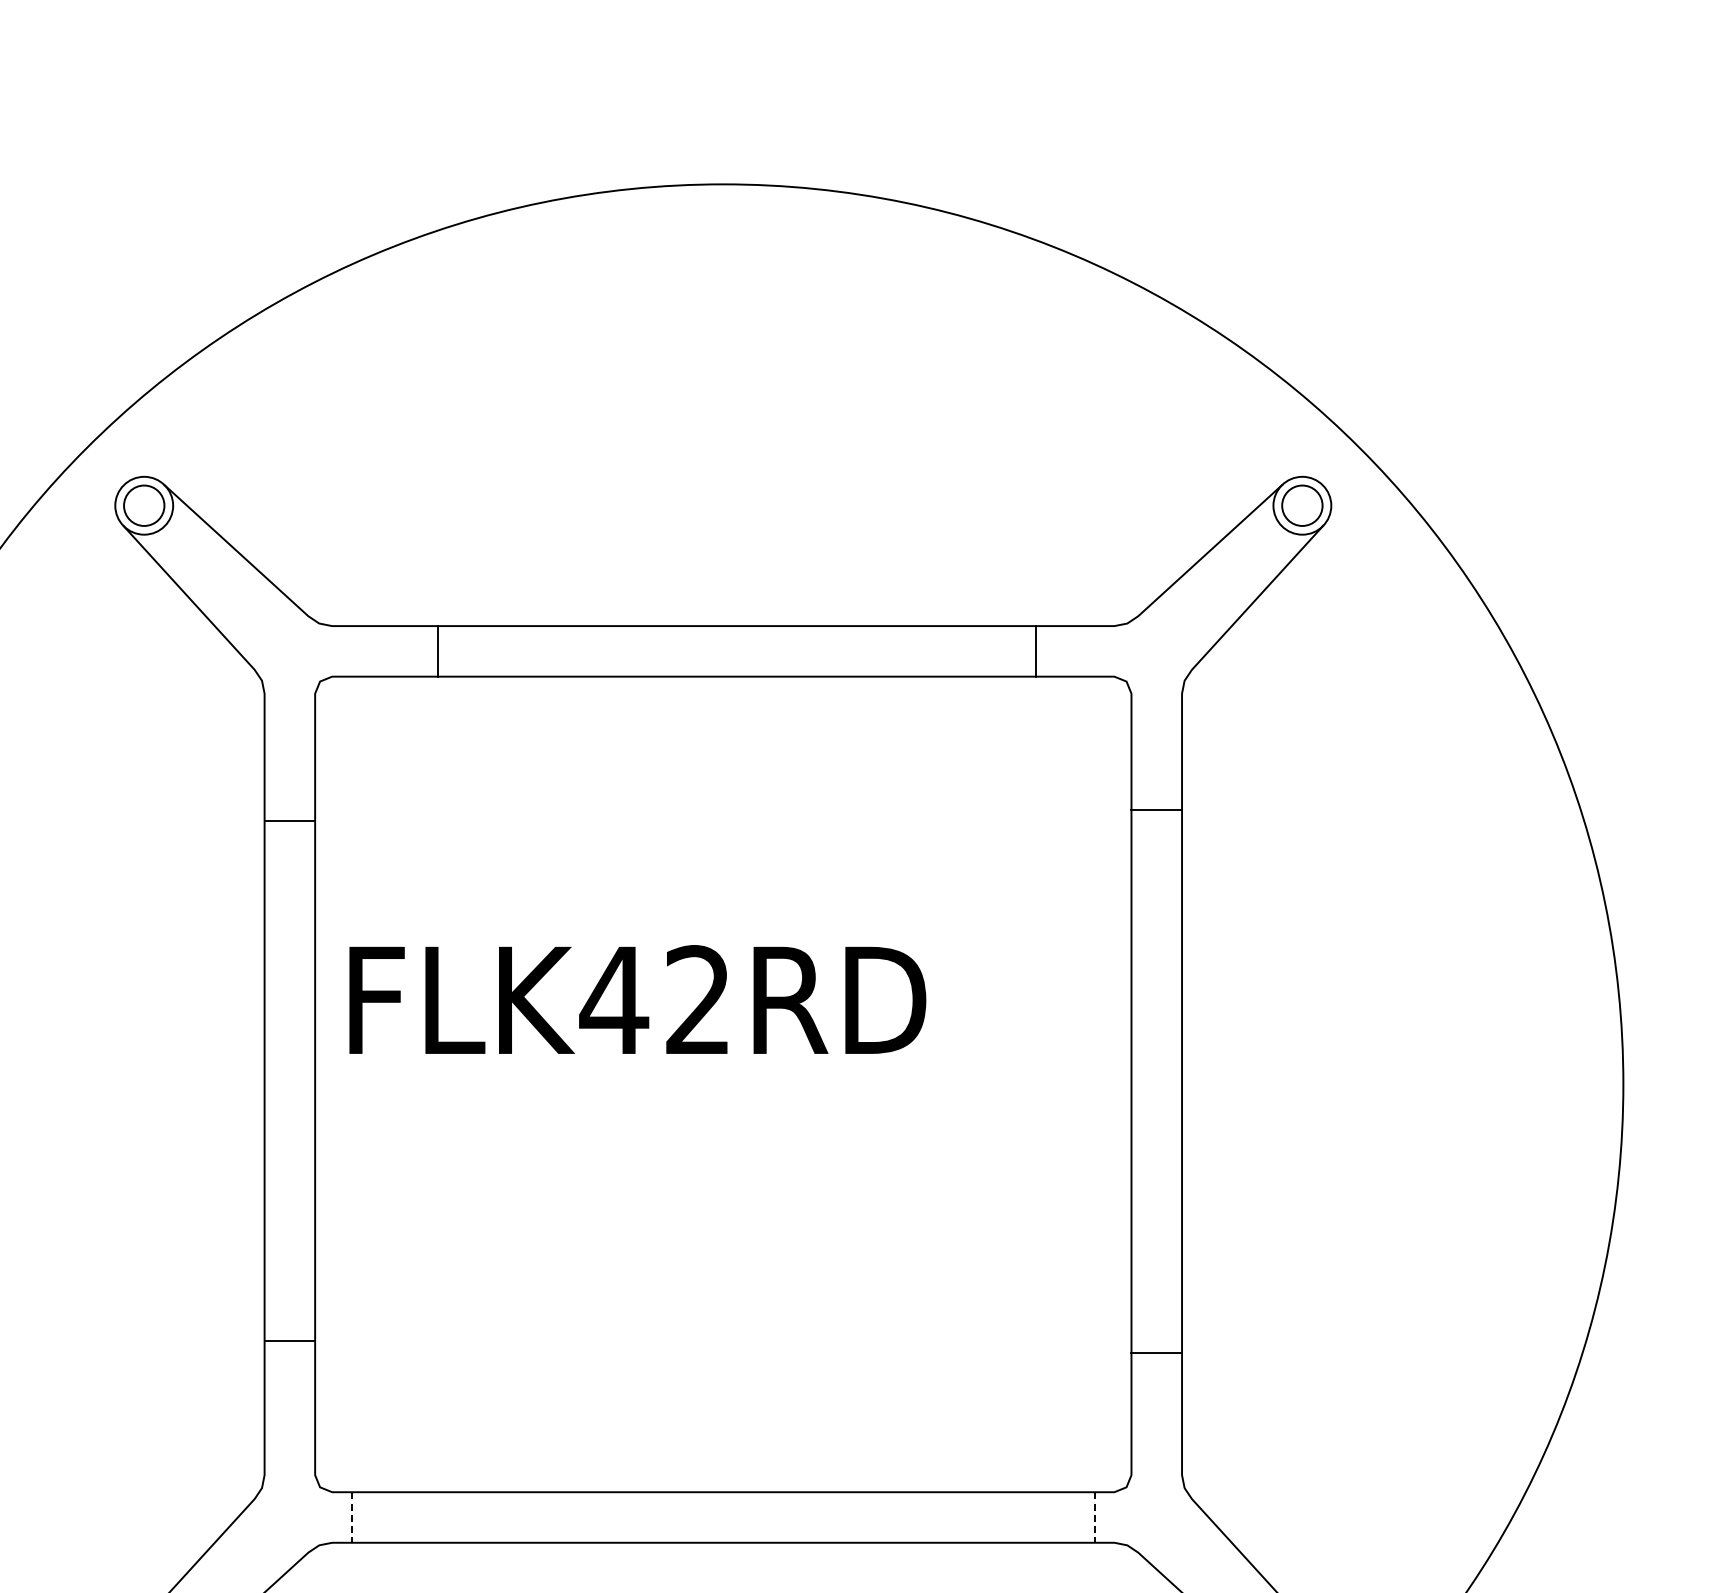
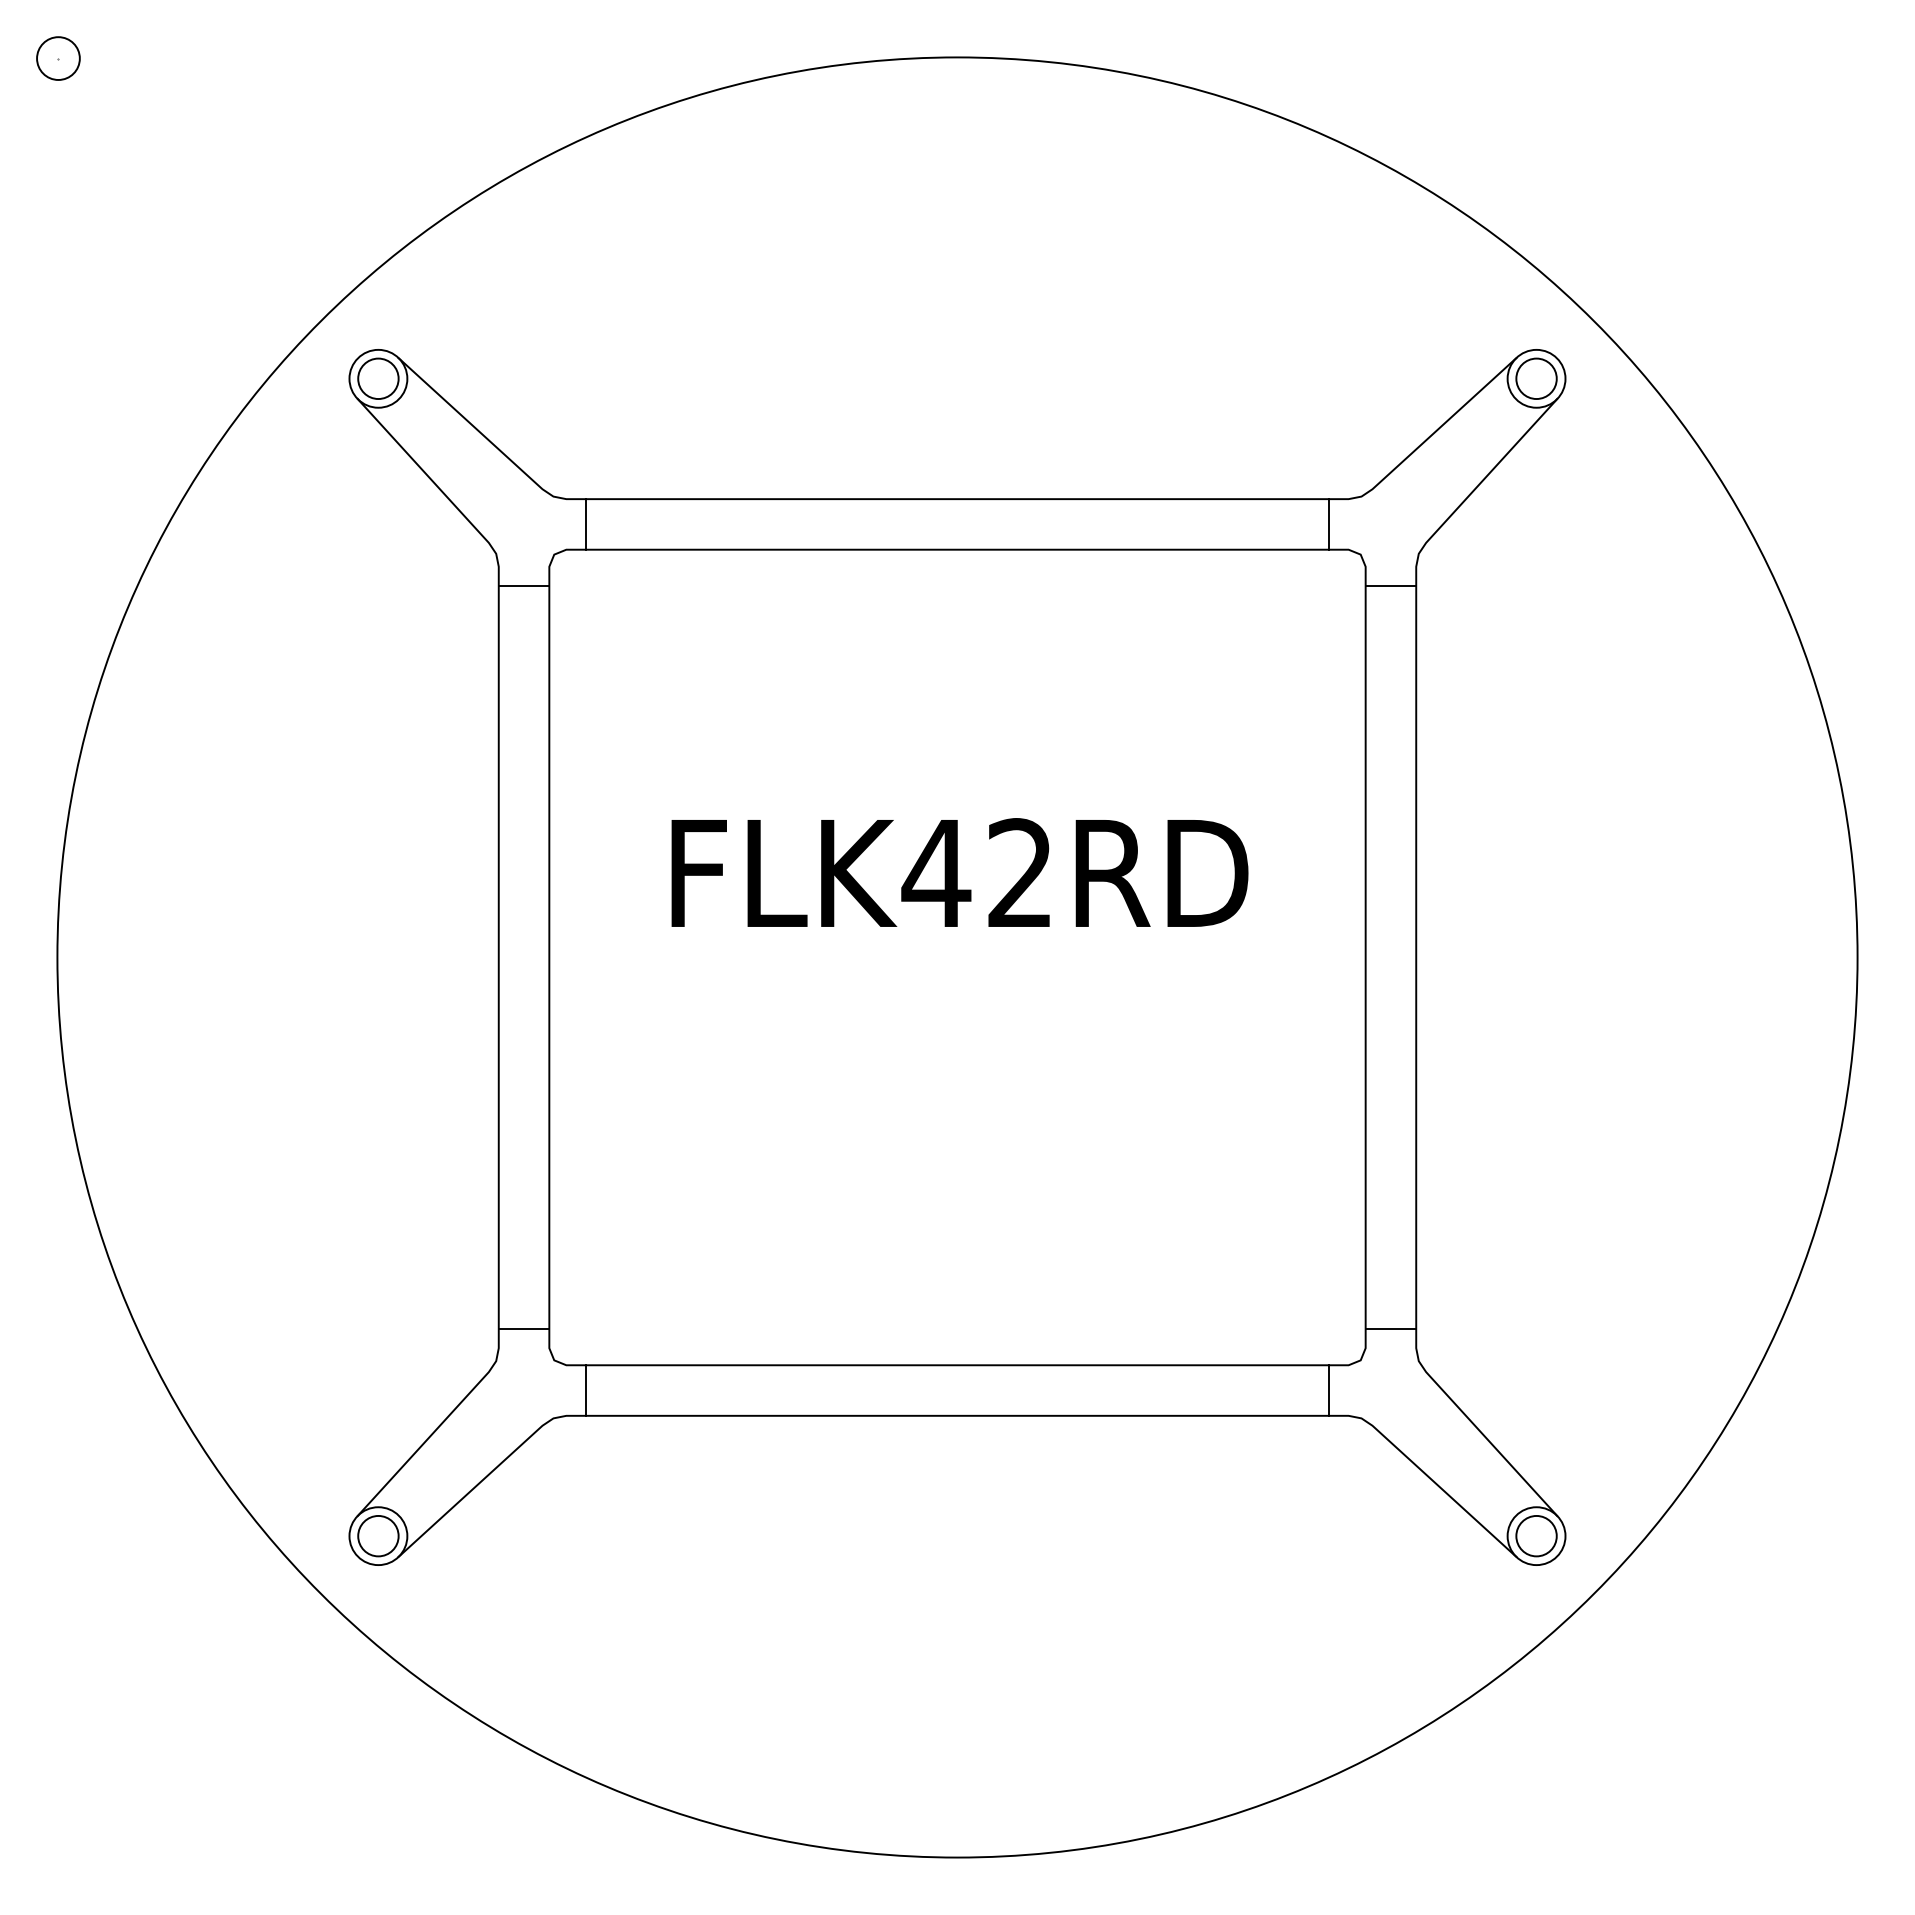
line: (437, 651) -> (585, 524), moved
line: (1036, 651) -> (1329, 524), moved
line: (1156, 810) -> (1390, 586), moved
line: (289, 821) -> (523, 586), moved
text: (637, 999) -> (959, 872), moved
line: (289, 1340) -> (523, 1328), moved
line: (1156, 1352) -> (1390, 1328), moved
line: (351, 1518) -> (585, 1391), dashed -> solid
line: (1095, 1518) -> (1329, 1391), dashed -> solid

